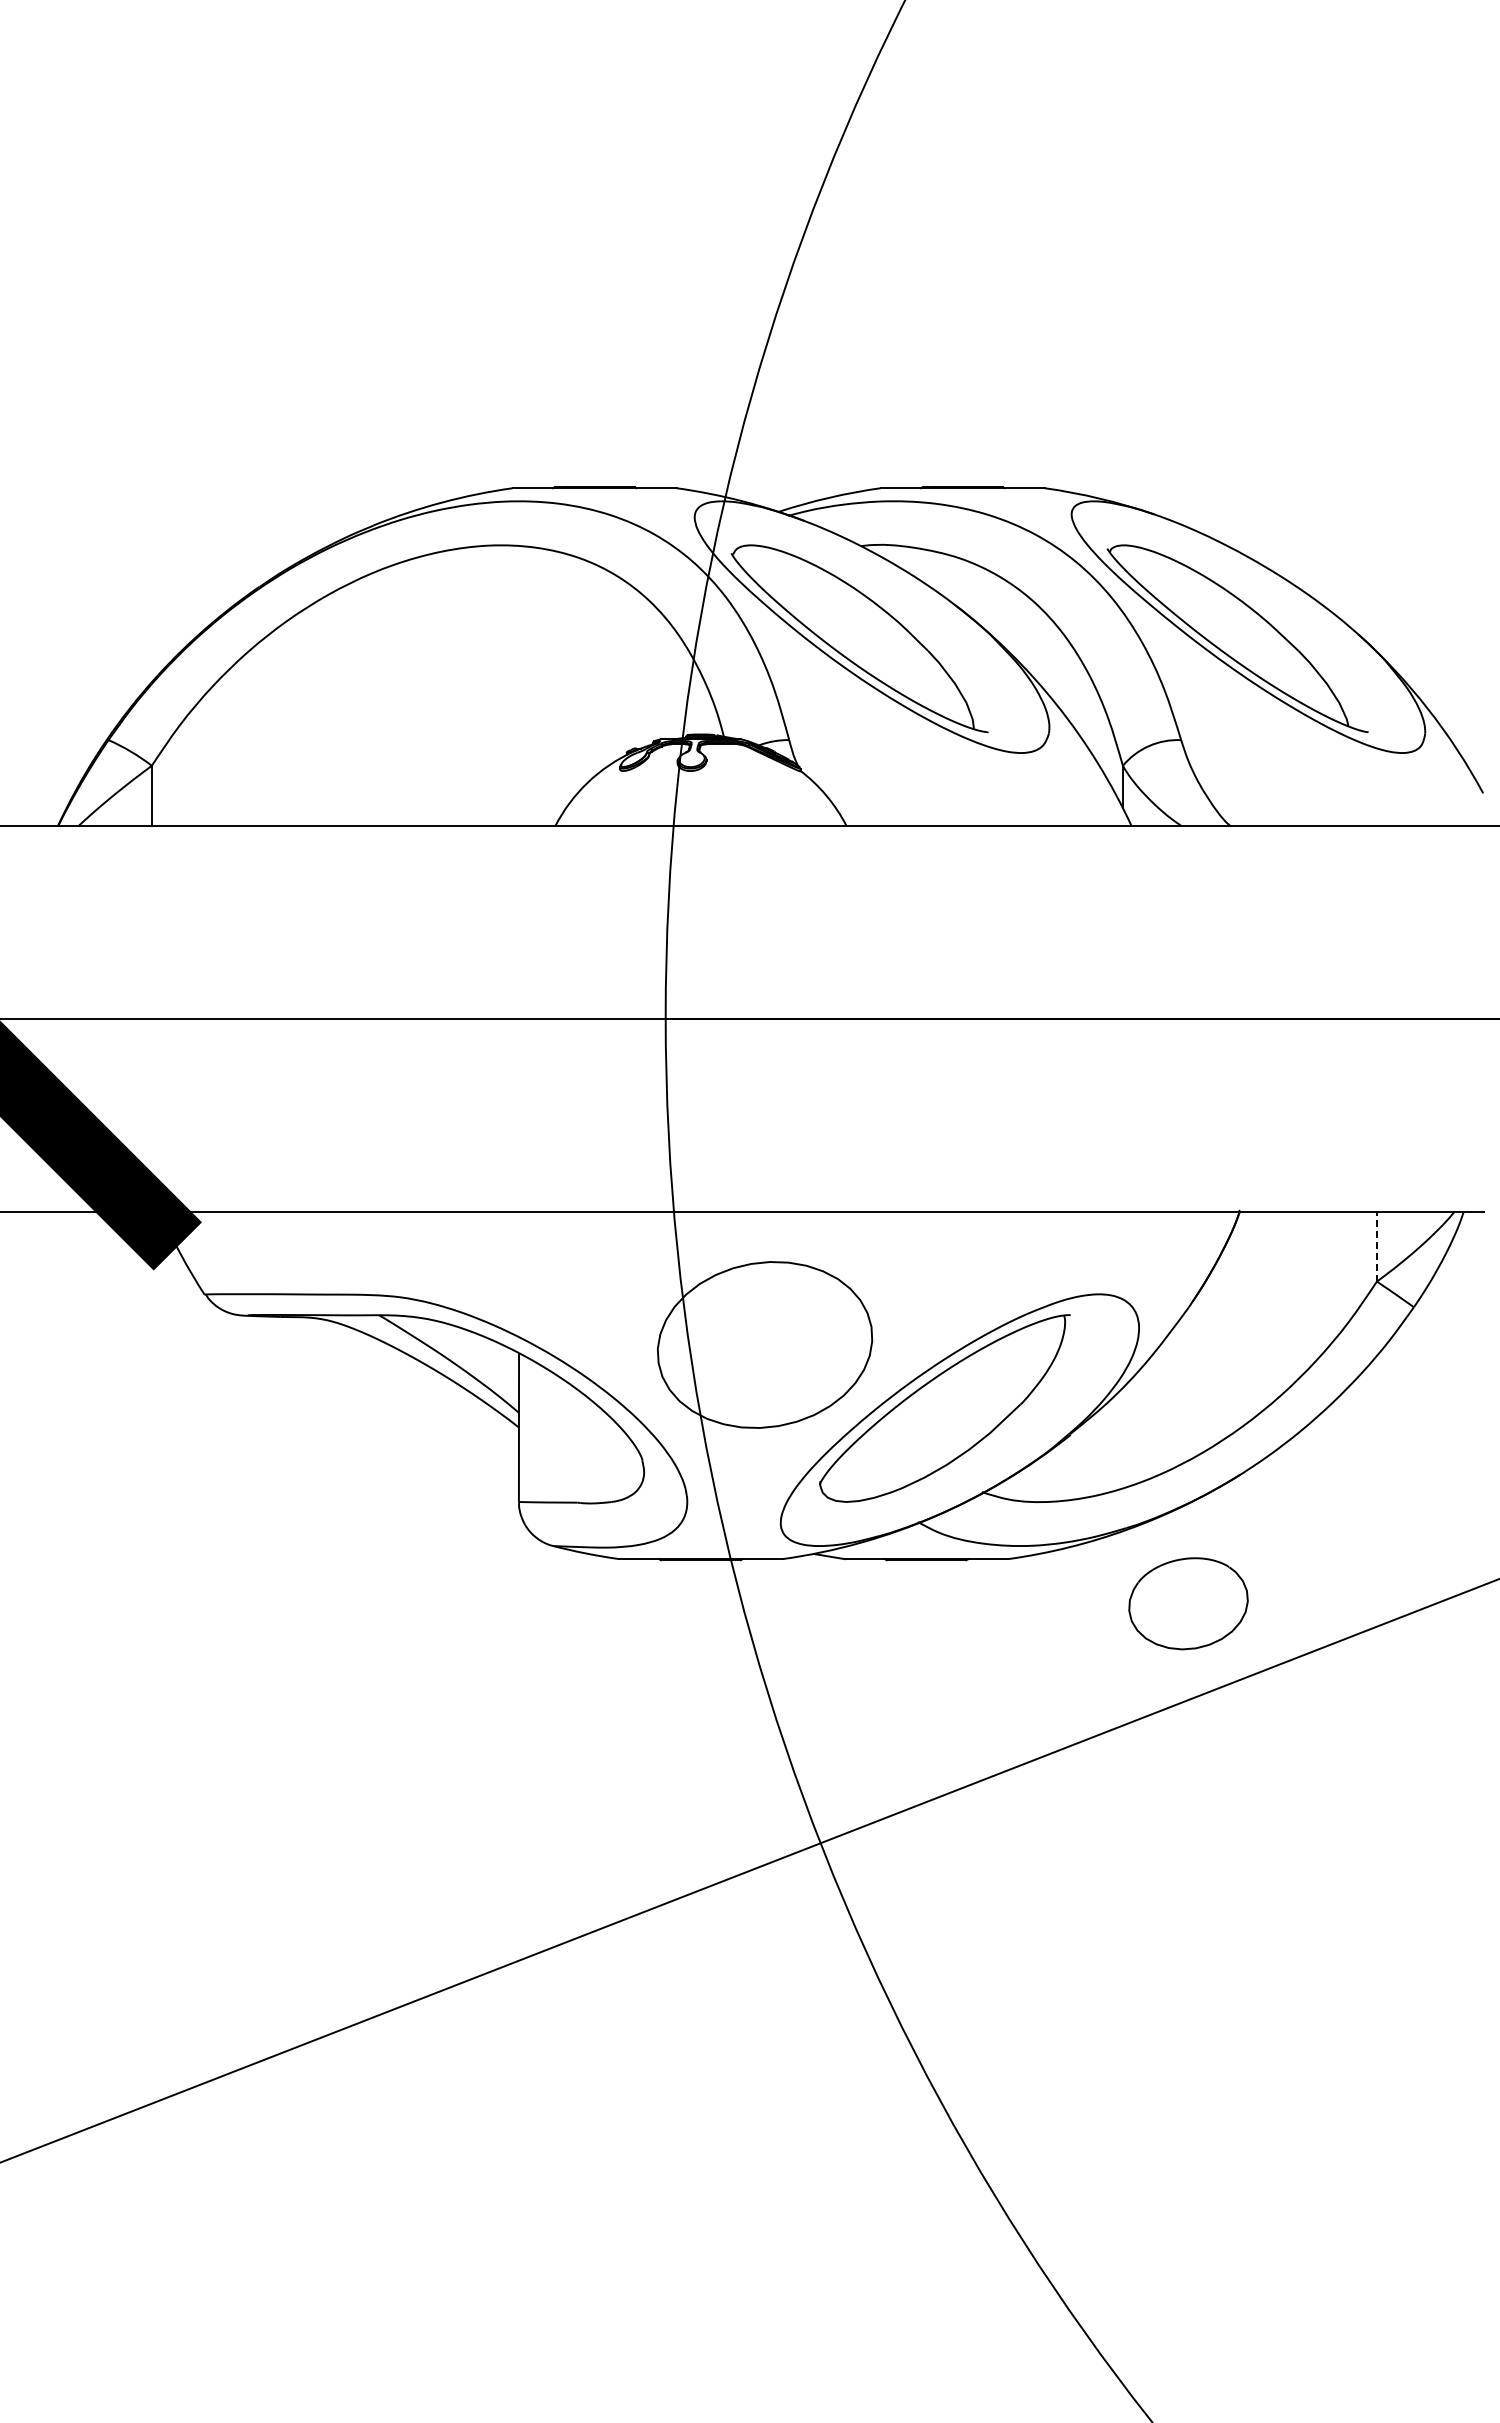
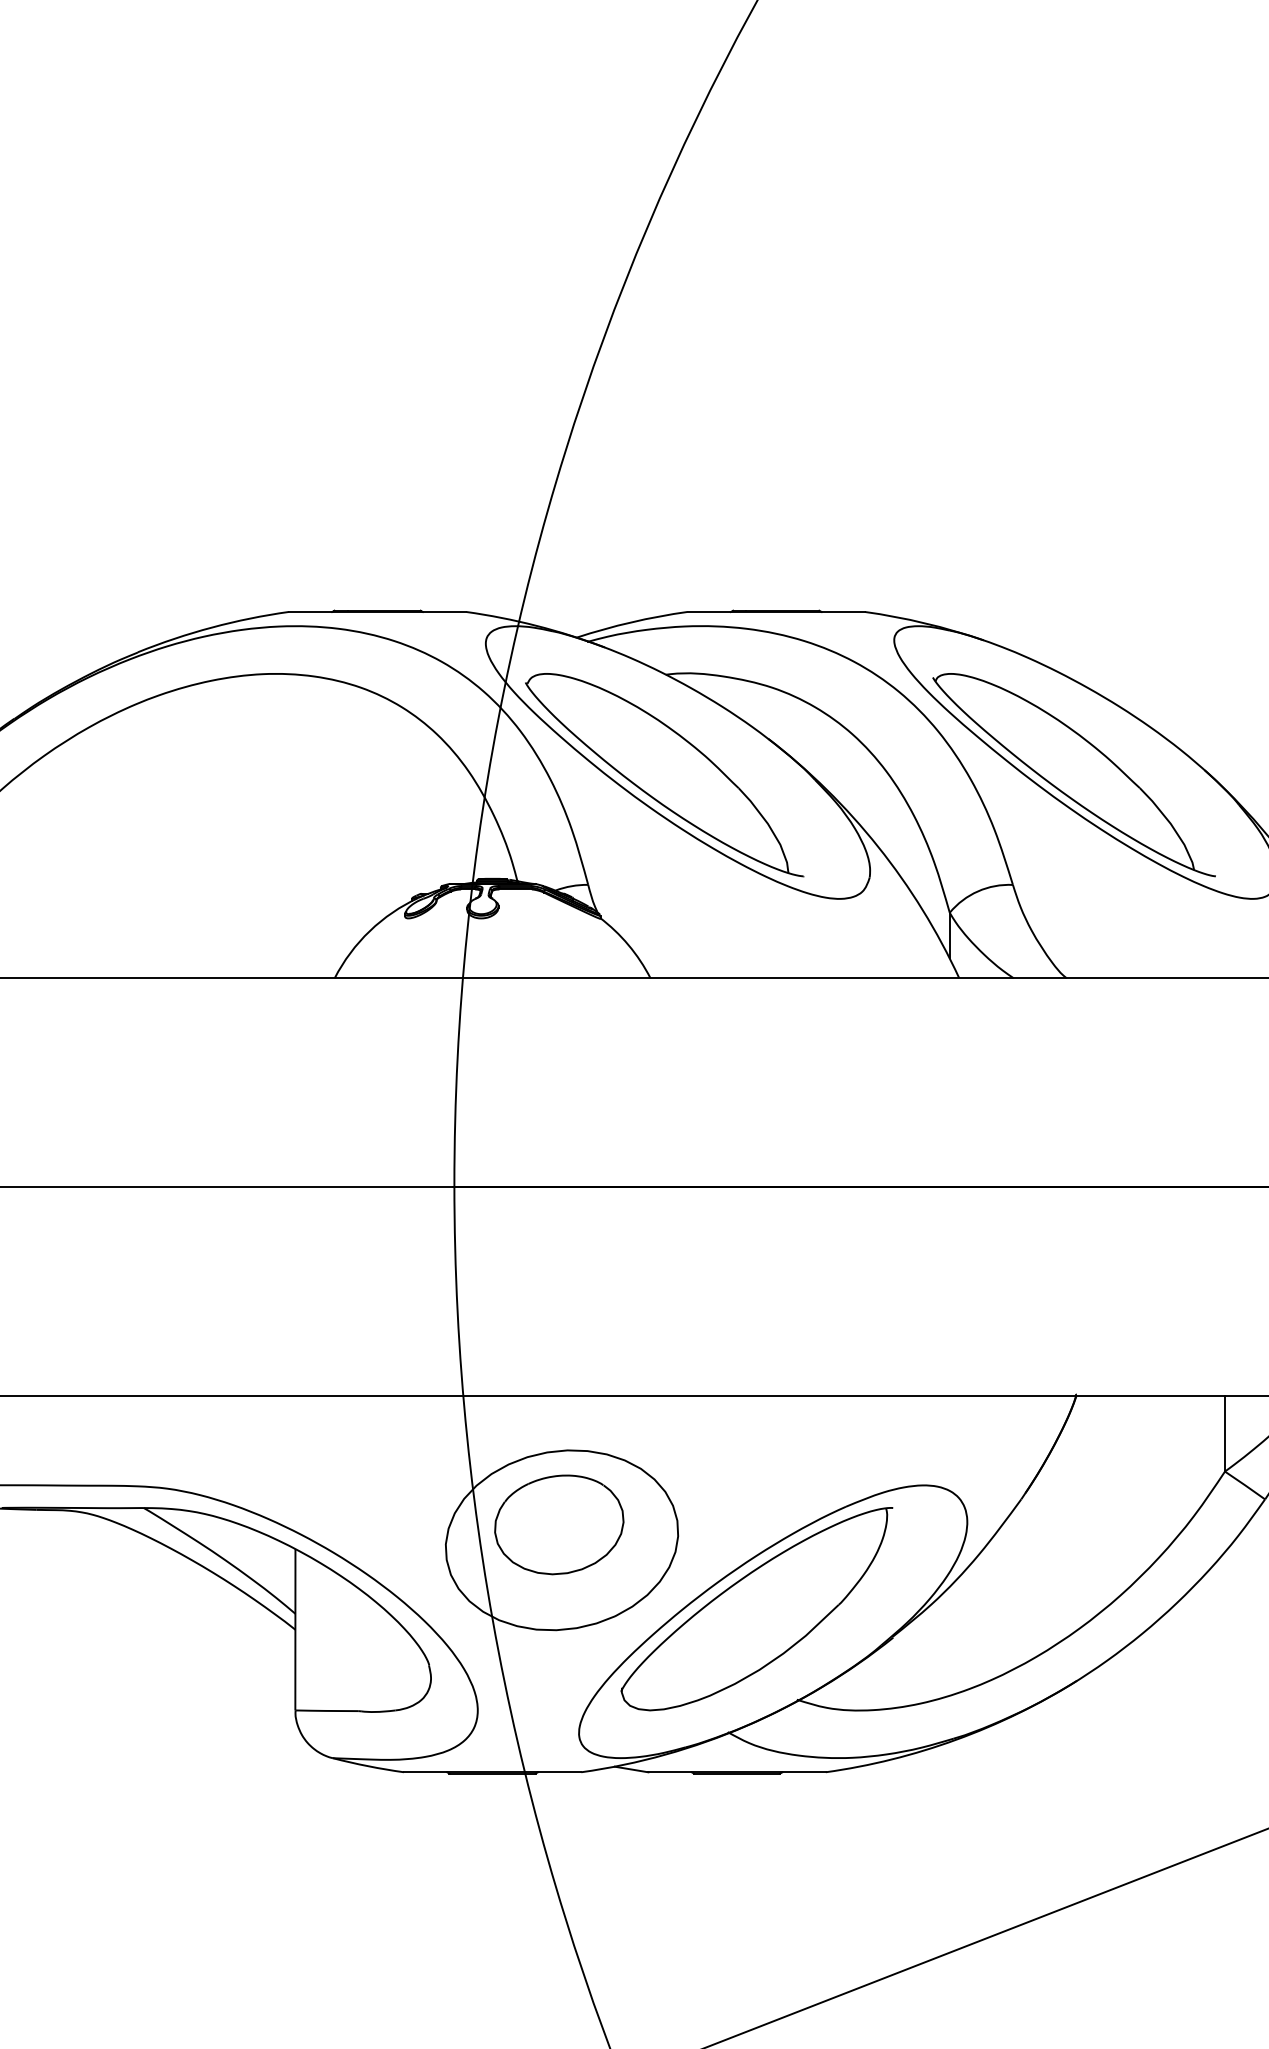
line: (1376, 1246) -> (1224, 1433), dashed -> solid
part: (1188, 1603) -> (559, 1524), moved

